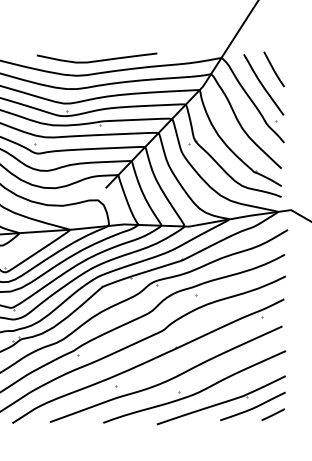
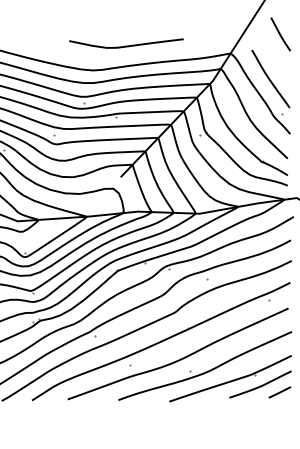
curve: (97, 60) -> (126, 45), moved
line: (273, 69) -> (280, 34), moved

